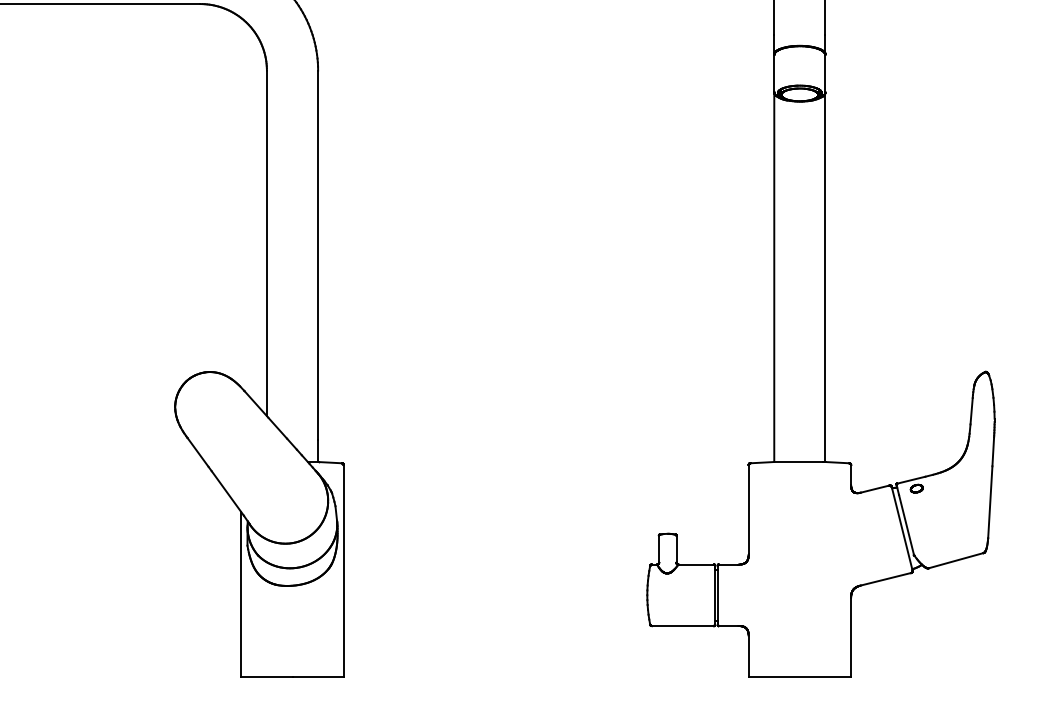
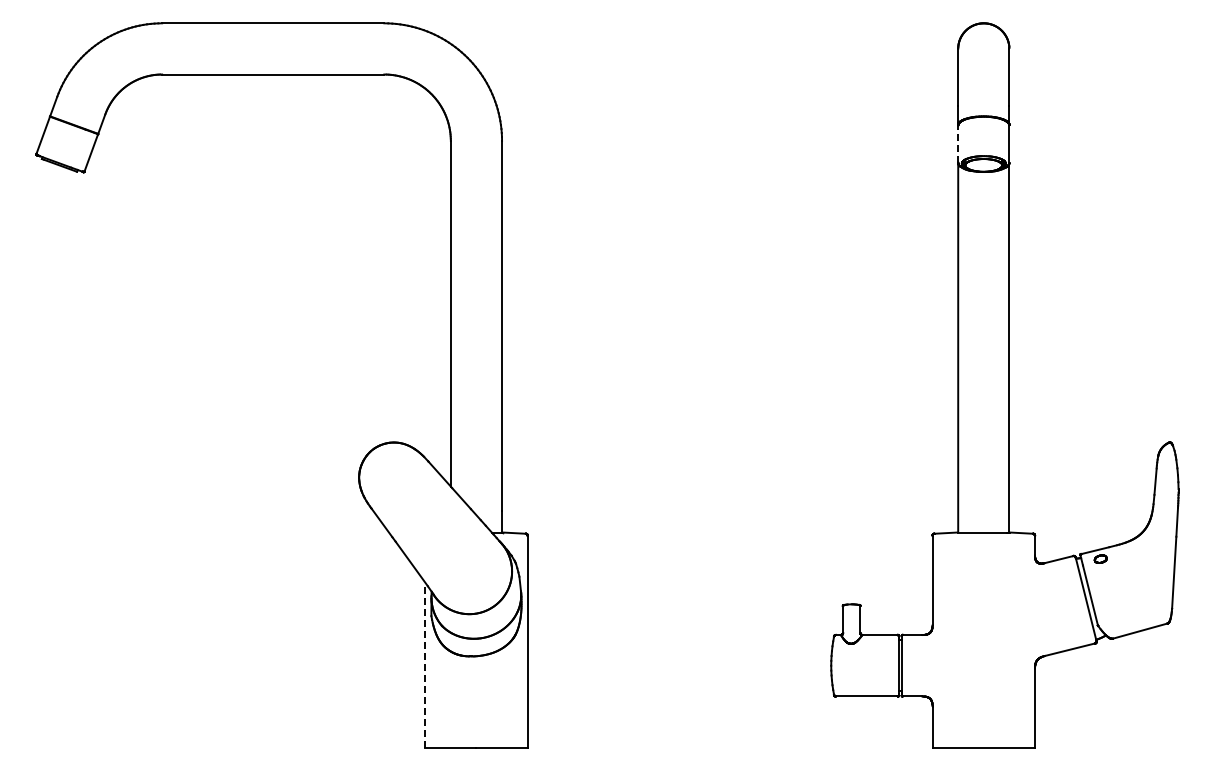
line: (774, 74) -> (958, 144), solid -> dashed
line: (241, 595) -> (425, 665), solid -> dashed

